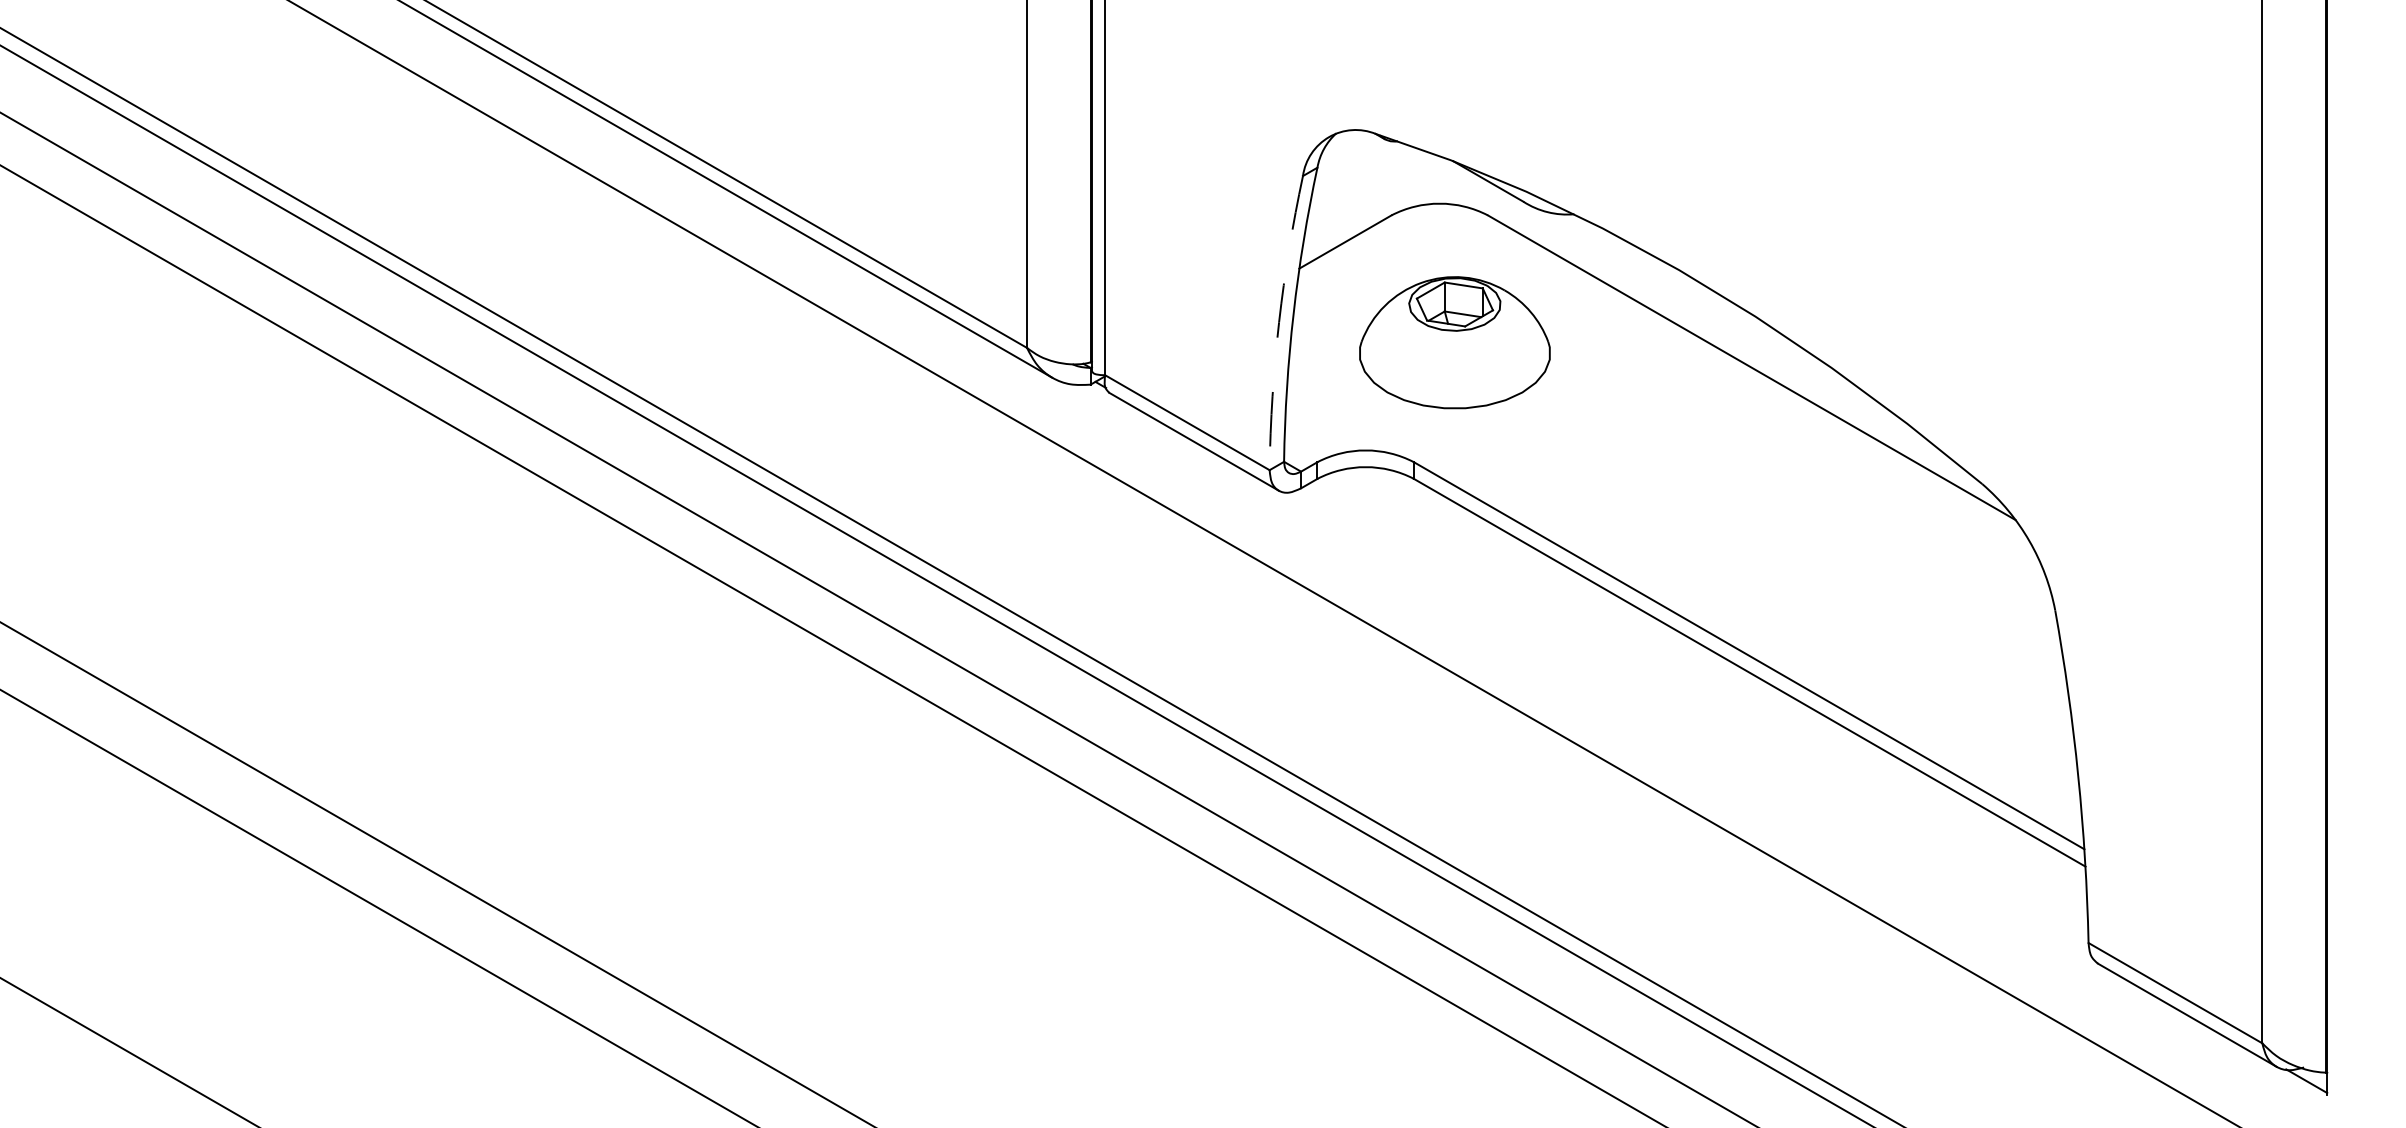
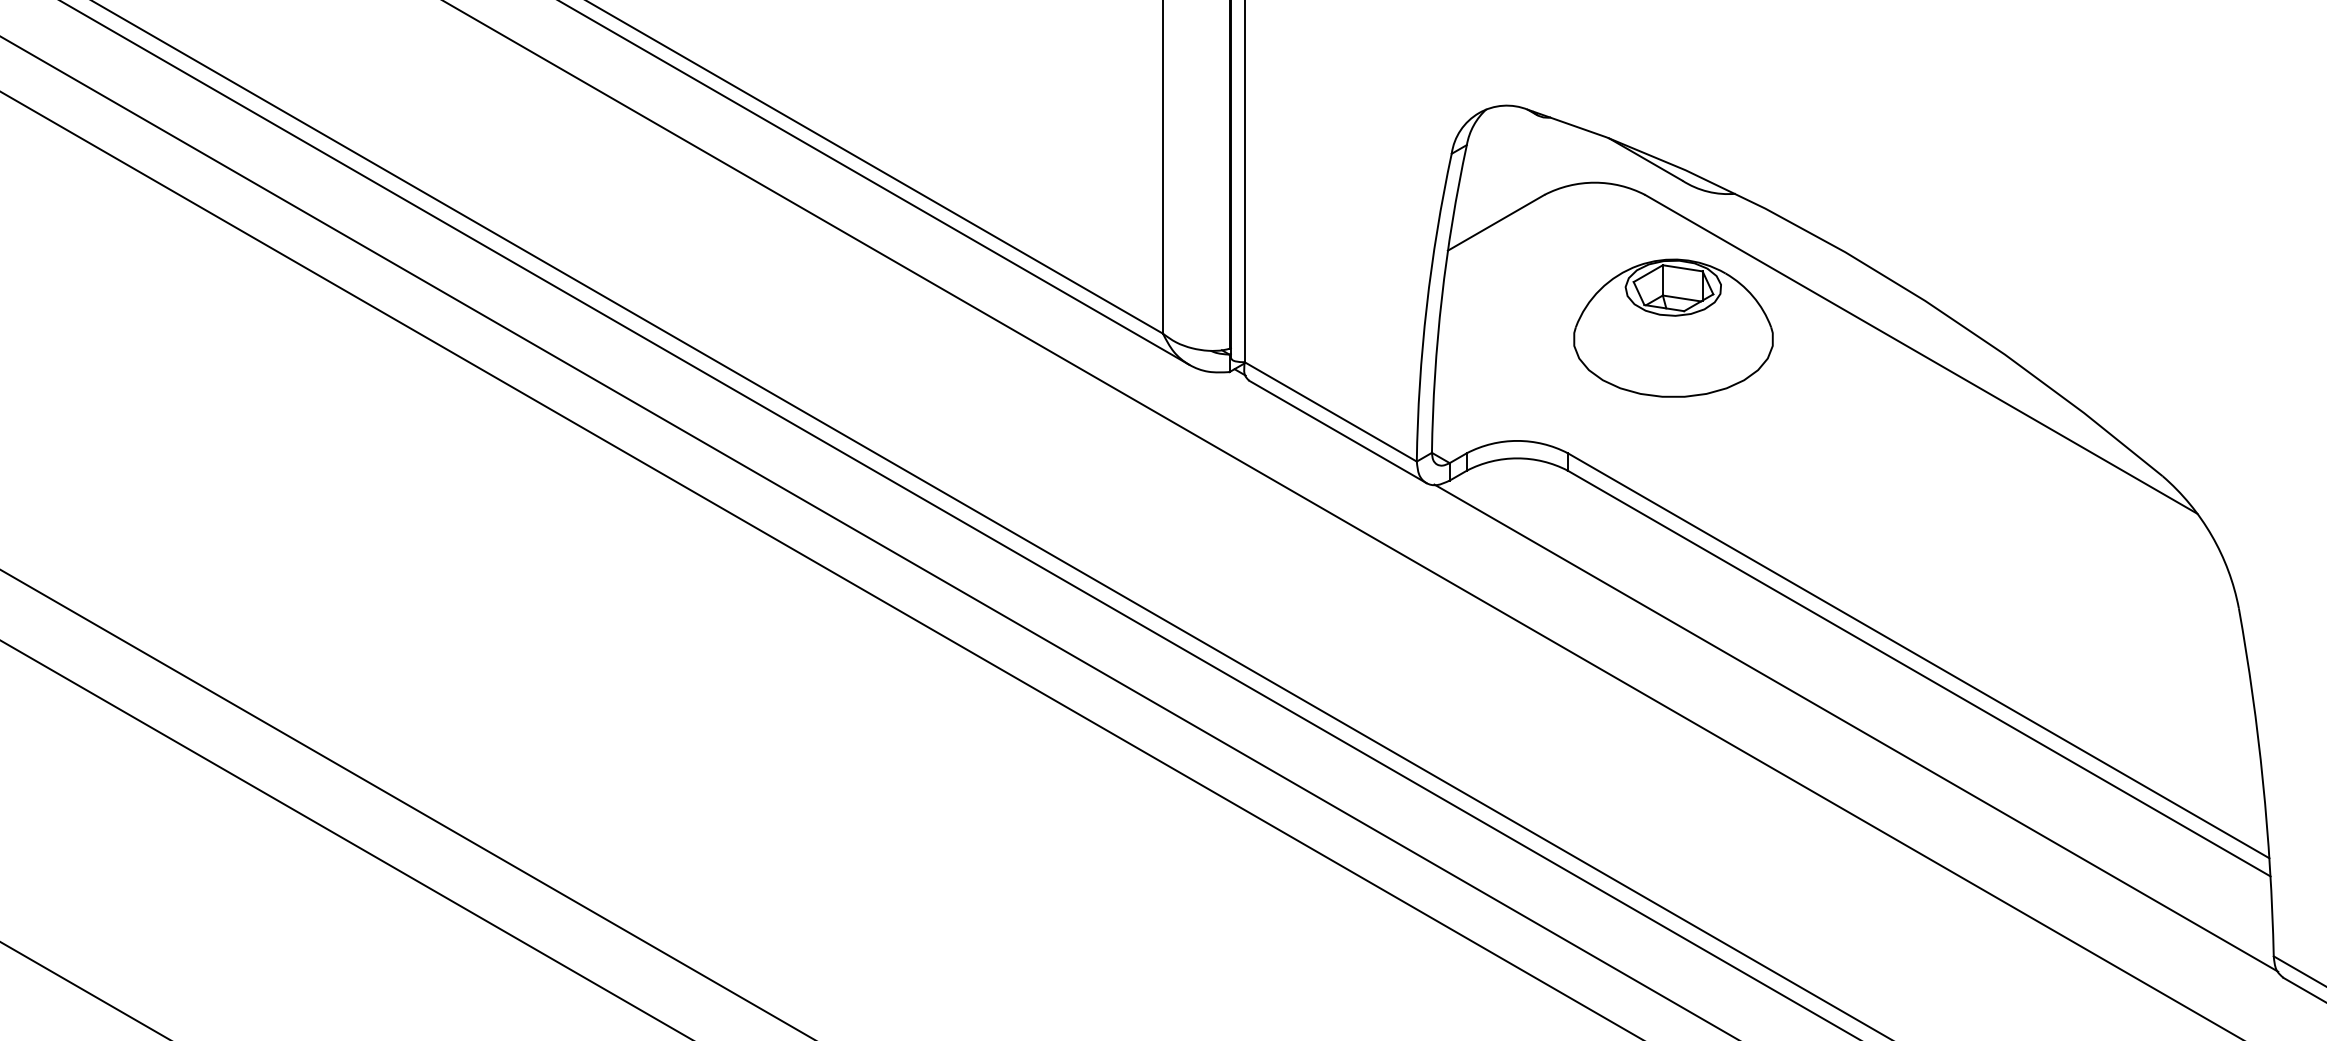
arc: (1279, 322) -> (1427, 307), dashed -> solid
part: (1454, 342) -> (1673, 327), moved
line: (1689, 724) -> (1856, 727), added

